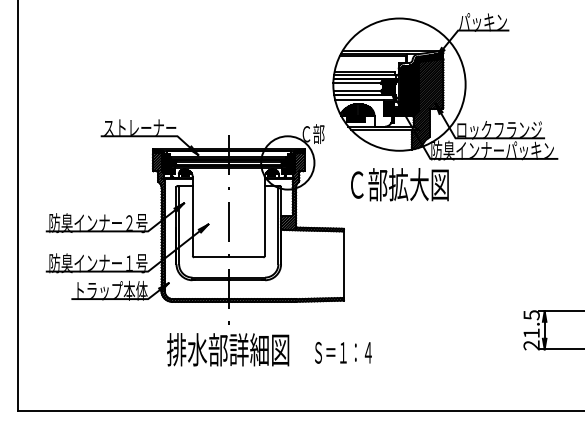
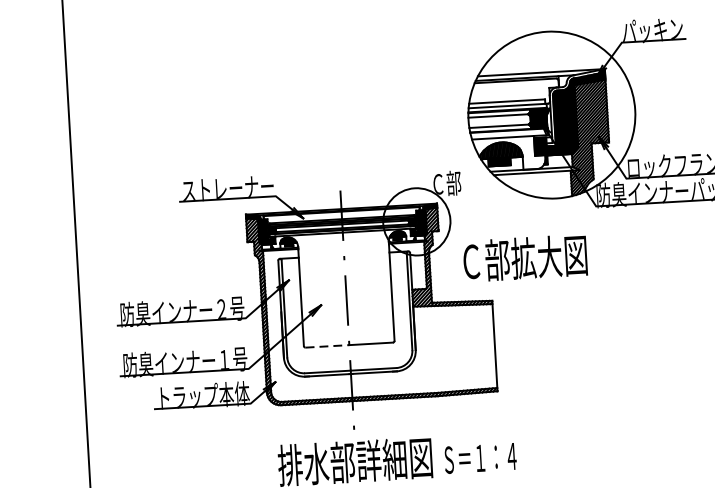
text: (399, 184) -> (524, 258), moved
line: (211, 257) -> (327, 346), solid -> dashed
text: (343, 352) -> (480, 457), moved

